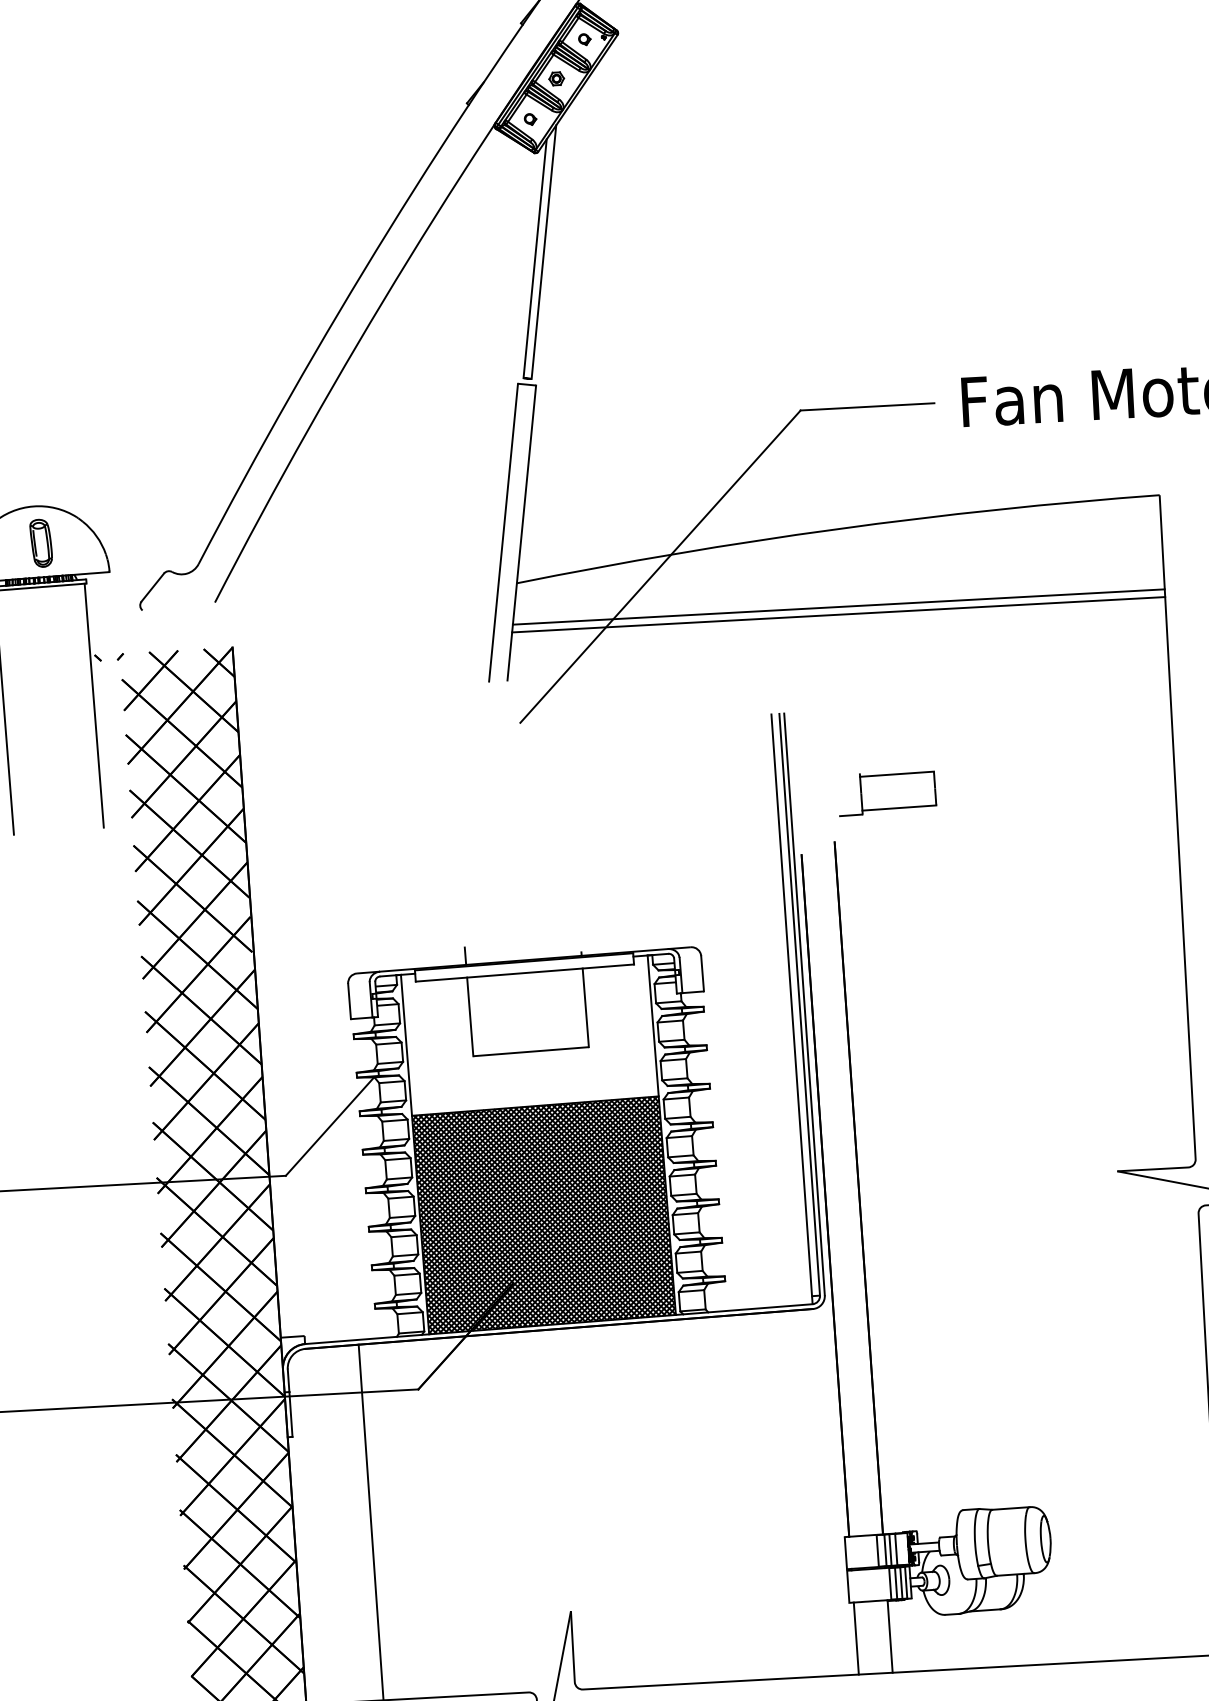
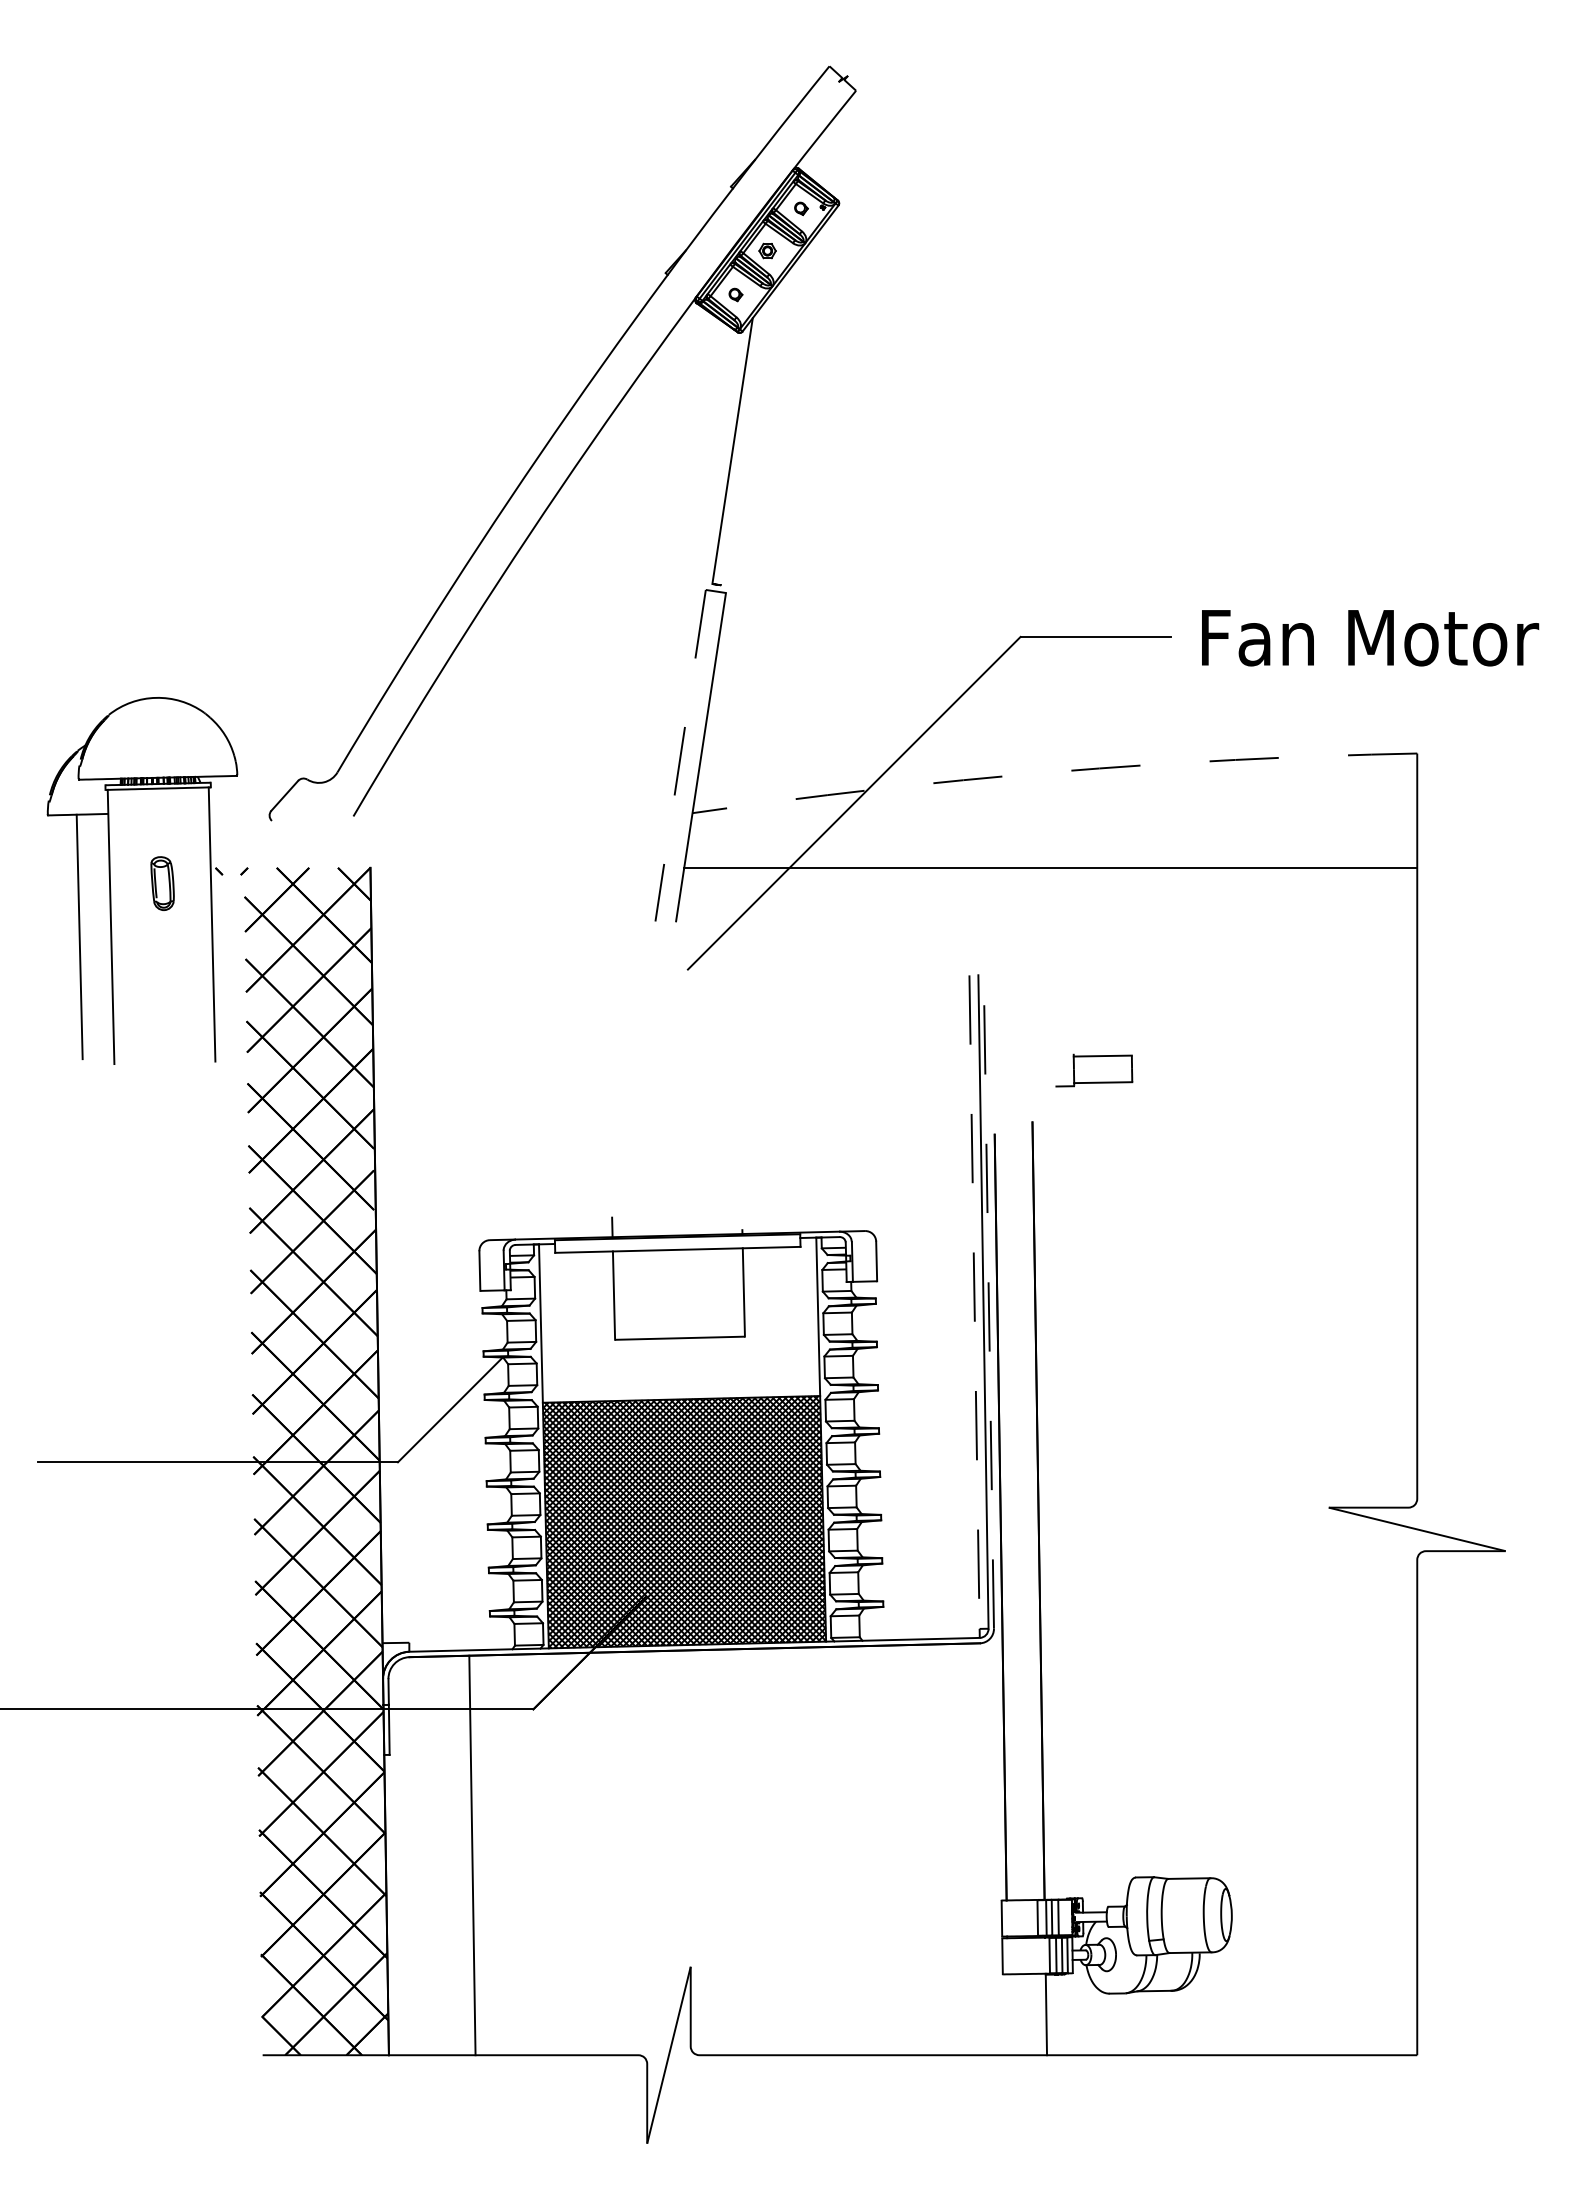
line: (543, 252) -> (742, 444), removed
arc: (836, 529) -> (1053, 772), solid -> dashed
line: (503, 532) -> (680, 755), solid -> dashed
part: (41, 543) -> (162, 883), moved
line: (838, 607) -> (1051, 859), removed
part: (887, 793) -> (1094, 1070), size x0.7
line: (804, 1004) -> (988, 1301), solid -> dashed
line: (791, 1005) -> (974, 1302), solid -> dashed
line: (856, 1638) -> (1008, 2014), removed

